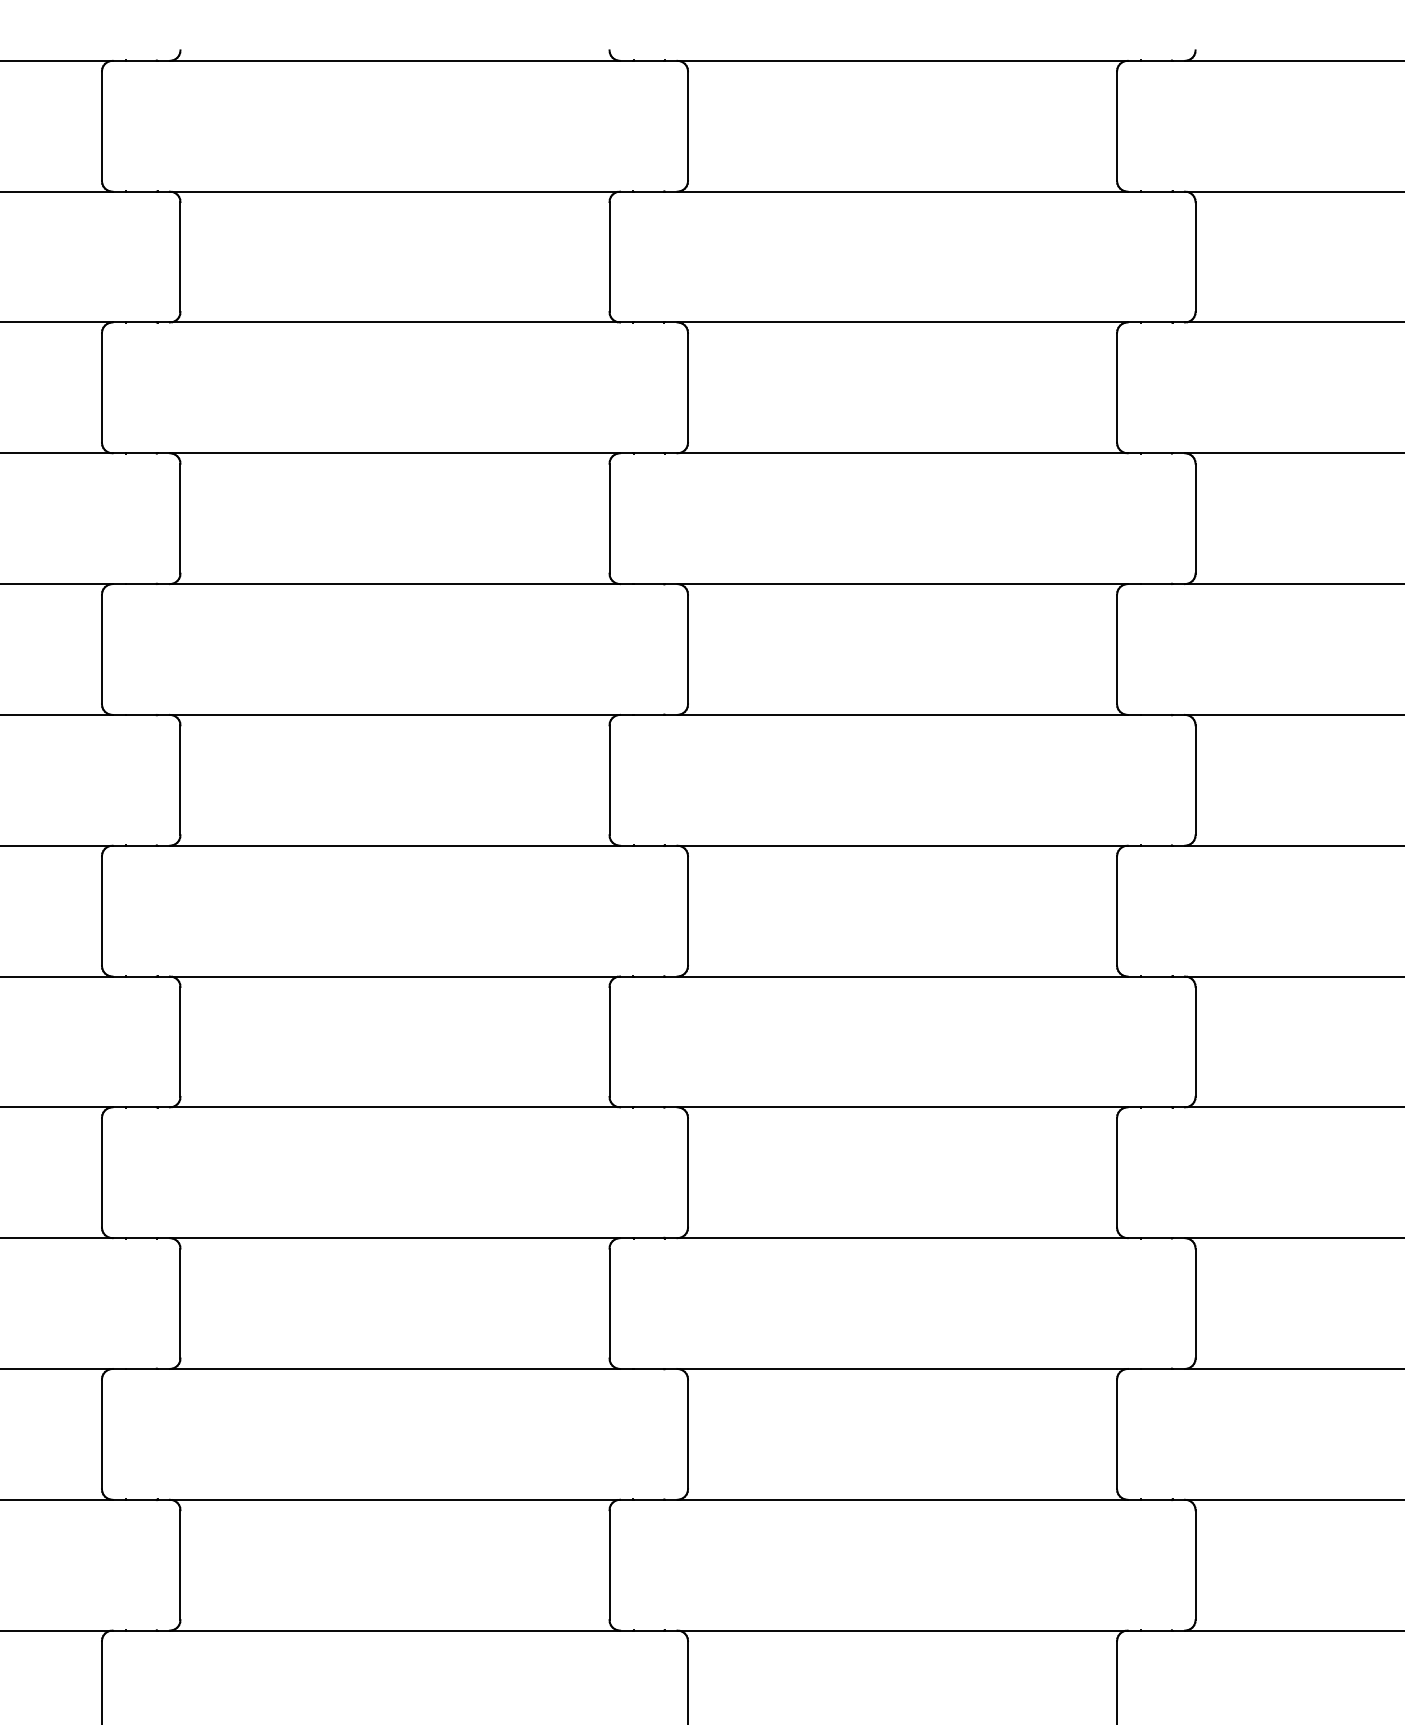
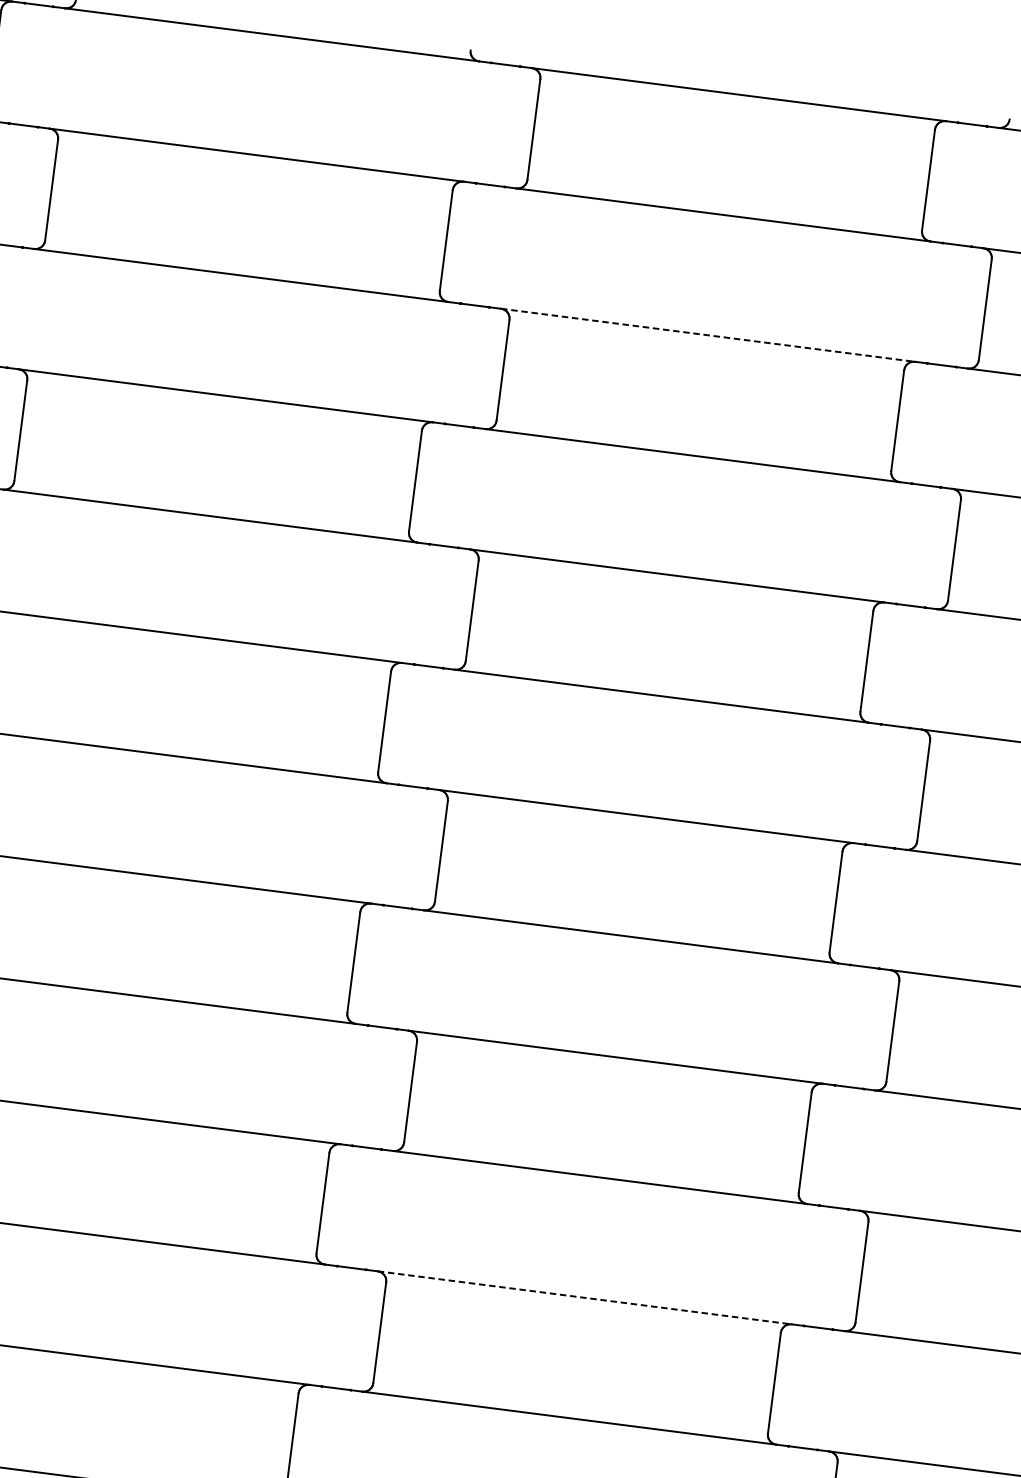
line: (903, 322) -> (708, 335), solid -> dashed
line: (903, 1368) -> (585, 1297), solid -> dashed

